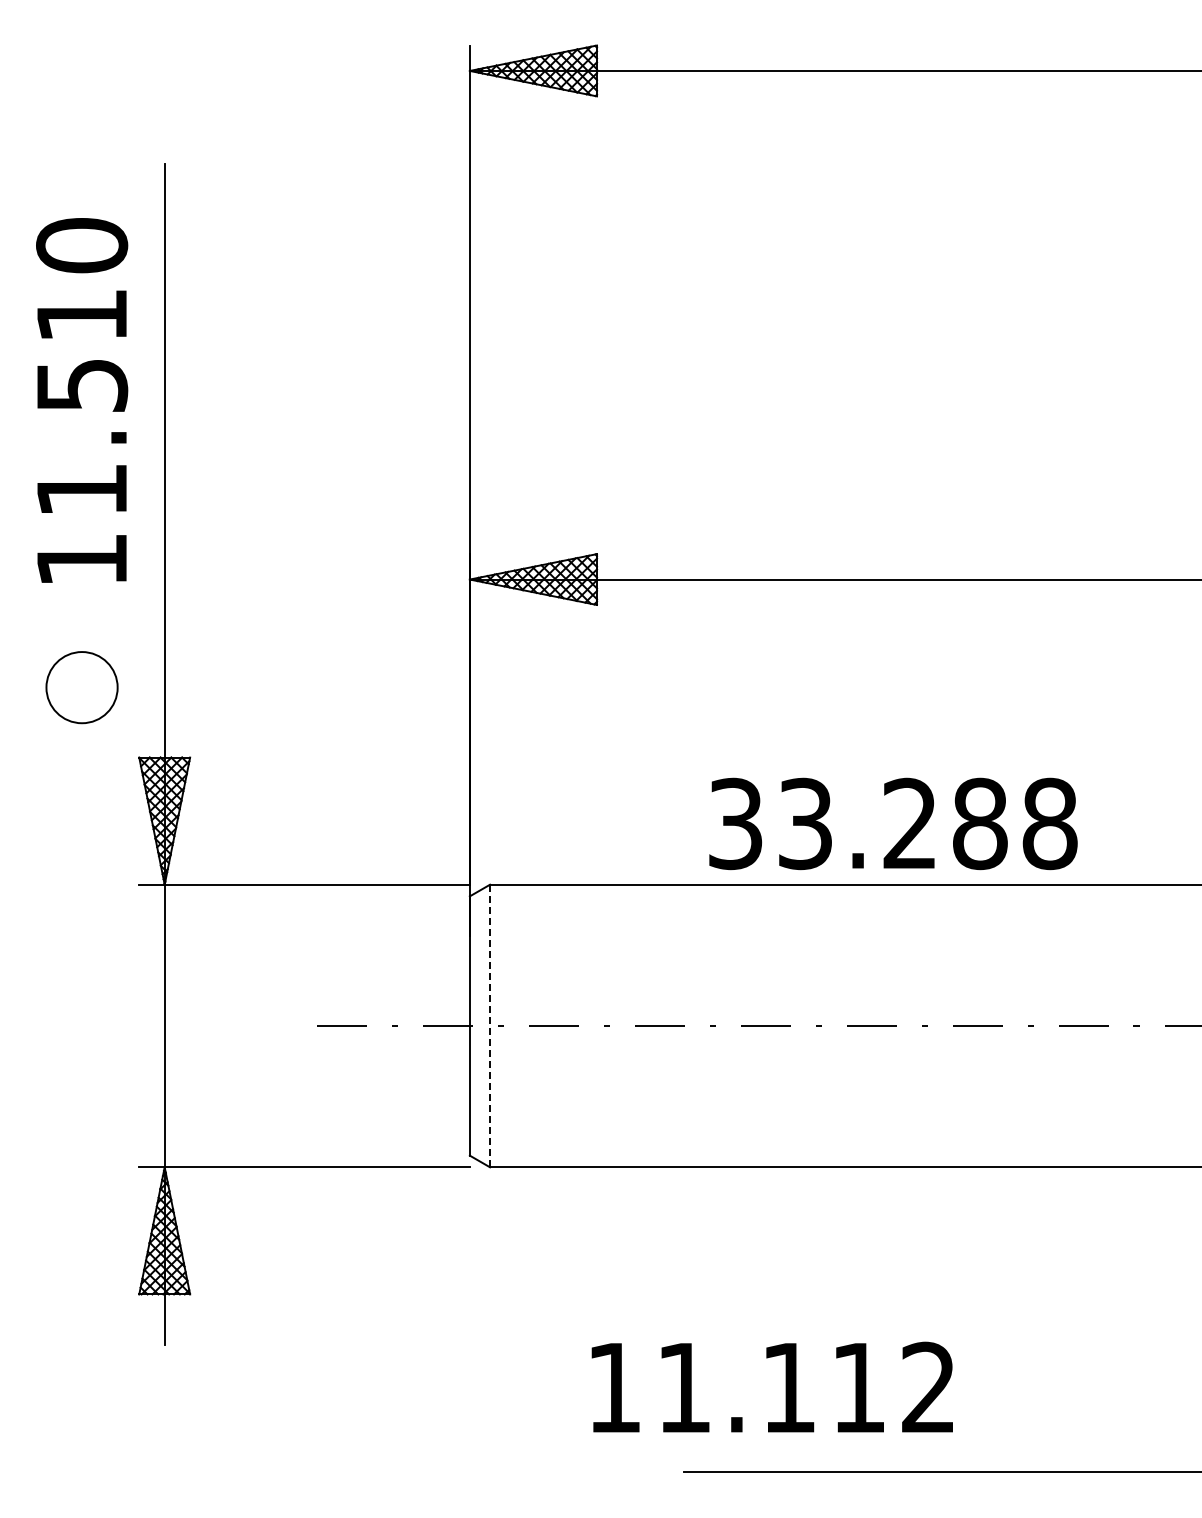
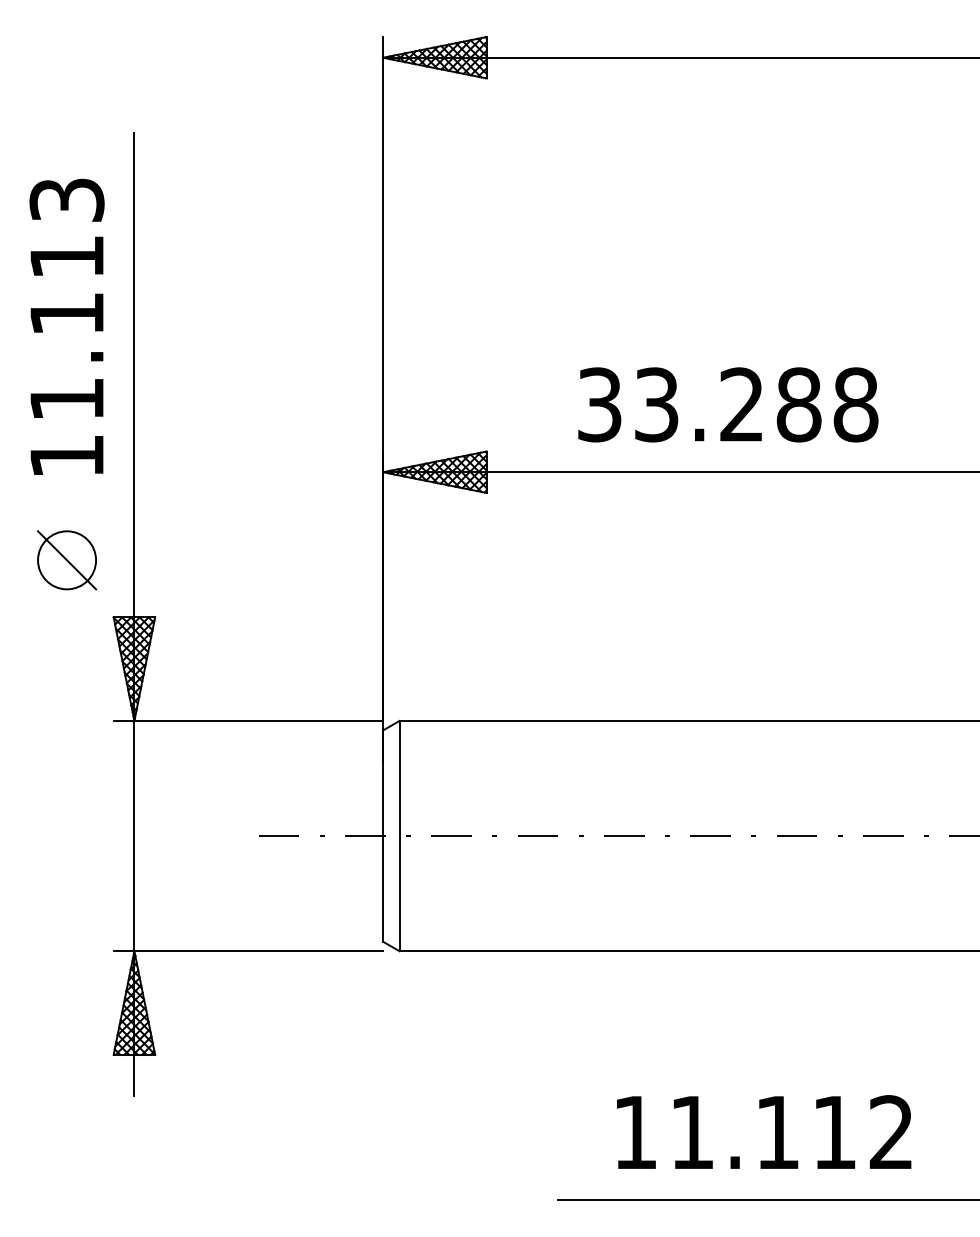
text: (82, 314) -> (67, 256), 11.510 -> 11.113
line: (81, 687) -> (66, 560), added
text: (893, 823) -> (728, 404), moved
line: (490, 1026) -> (399, 836), dashed -> solid
text: (771, 1386) -> (763, 1131), moved

